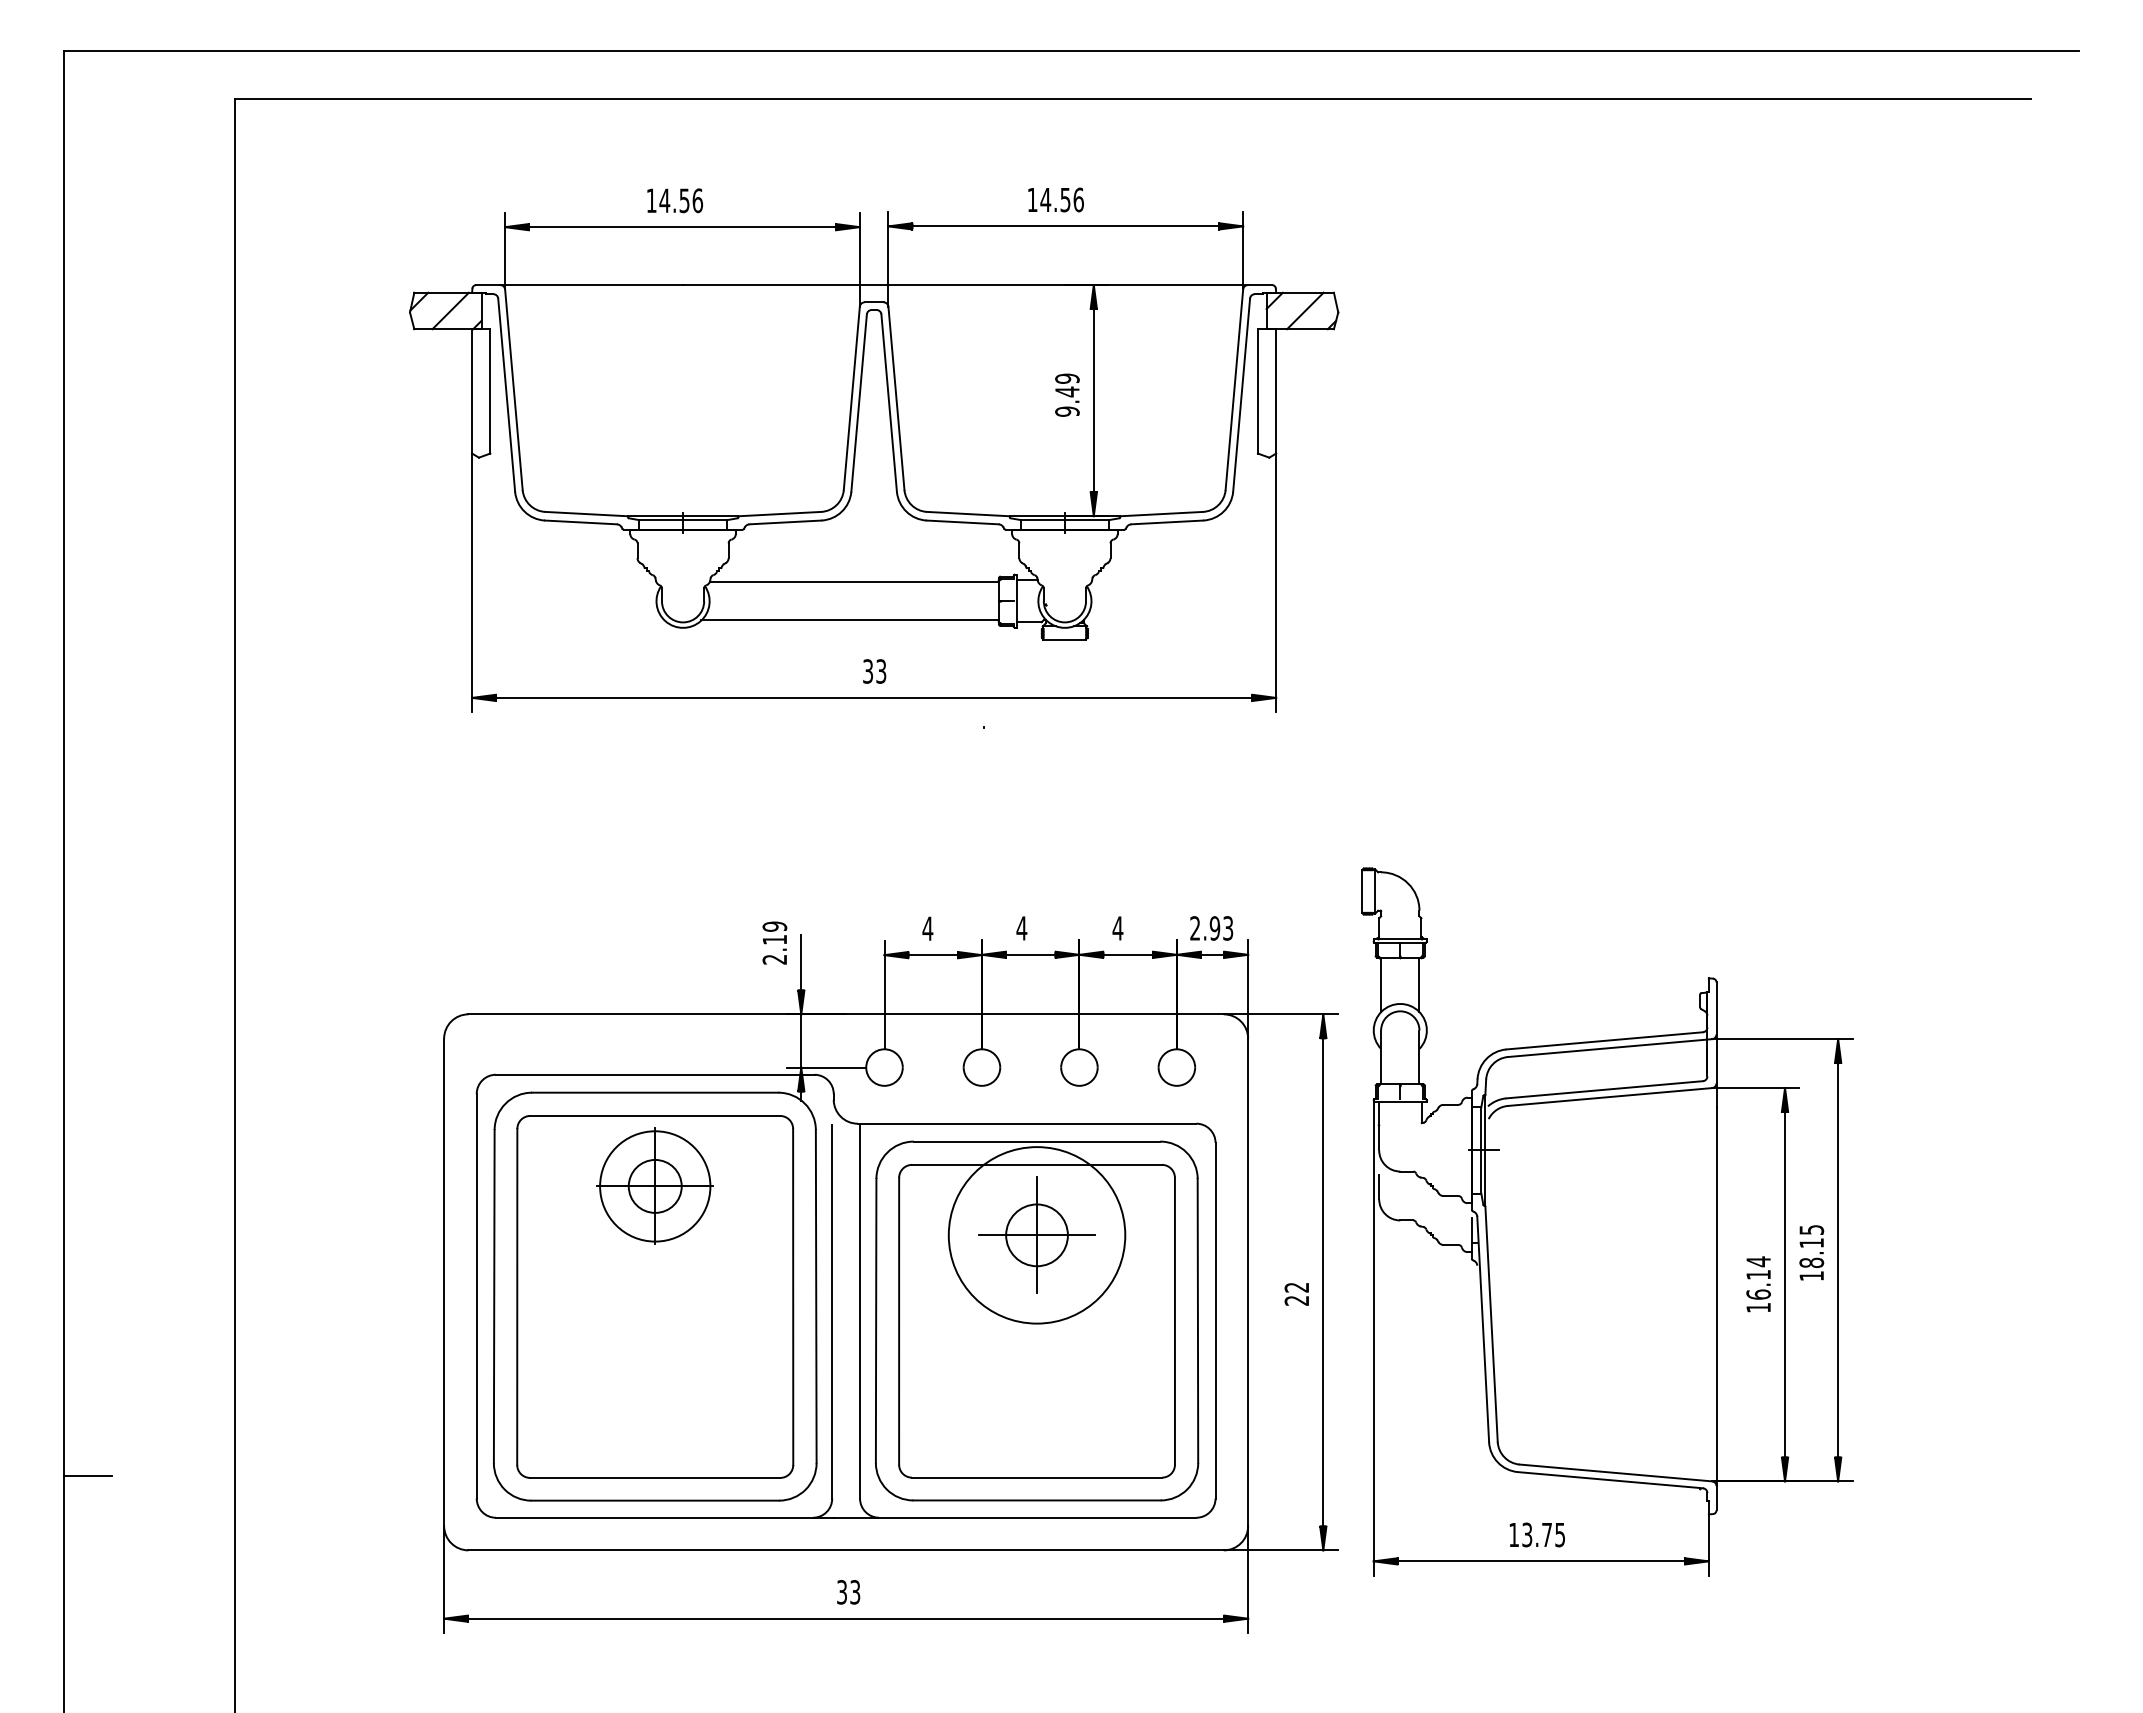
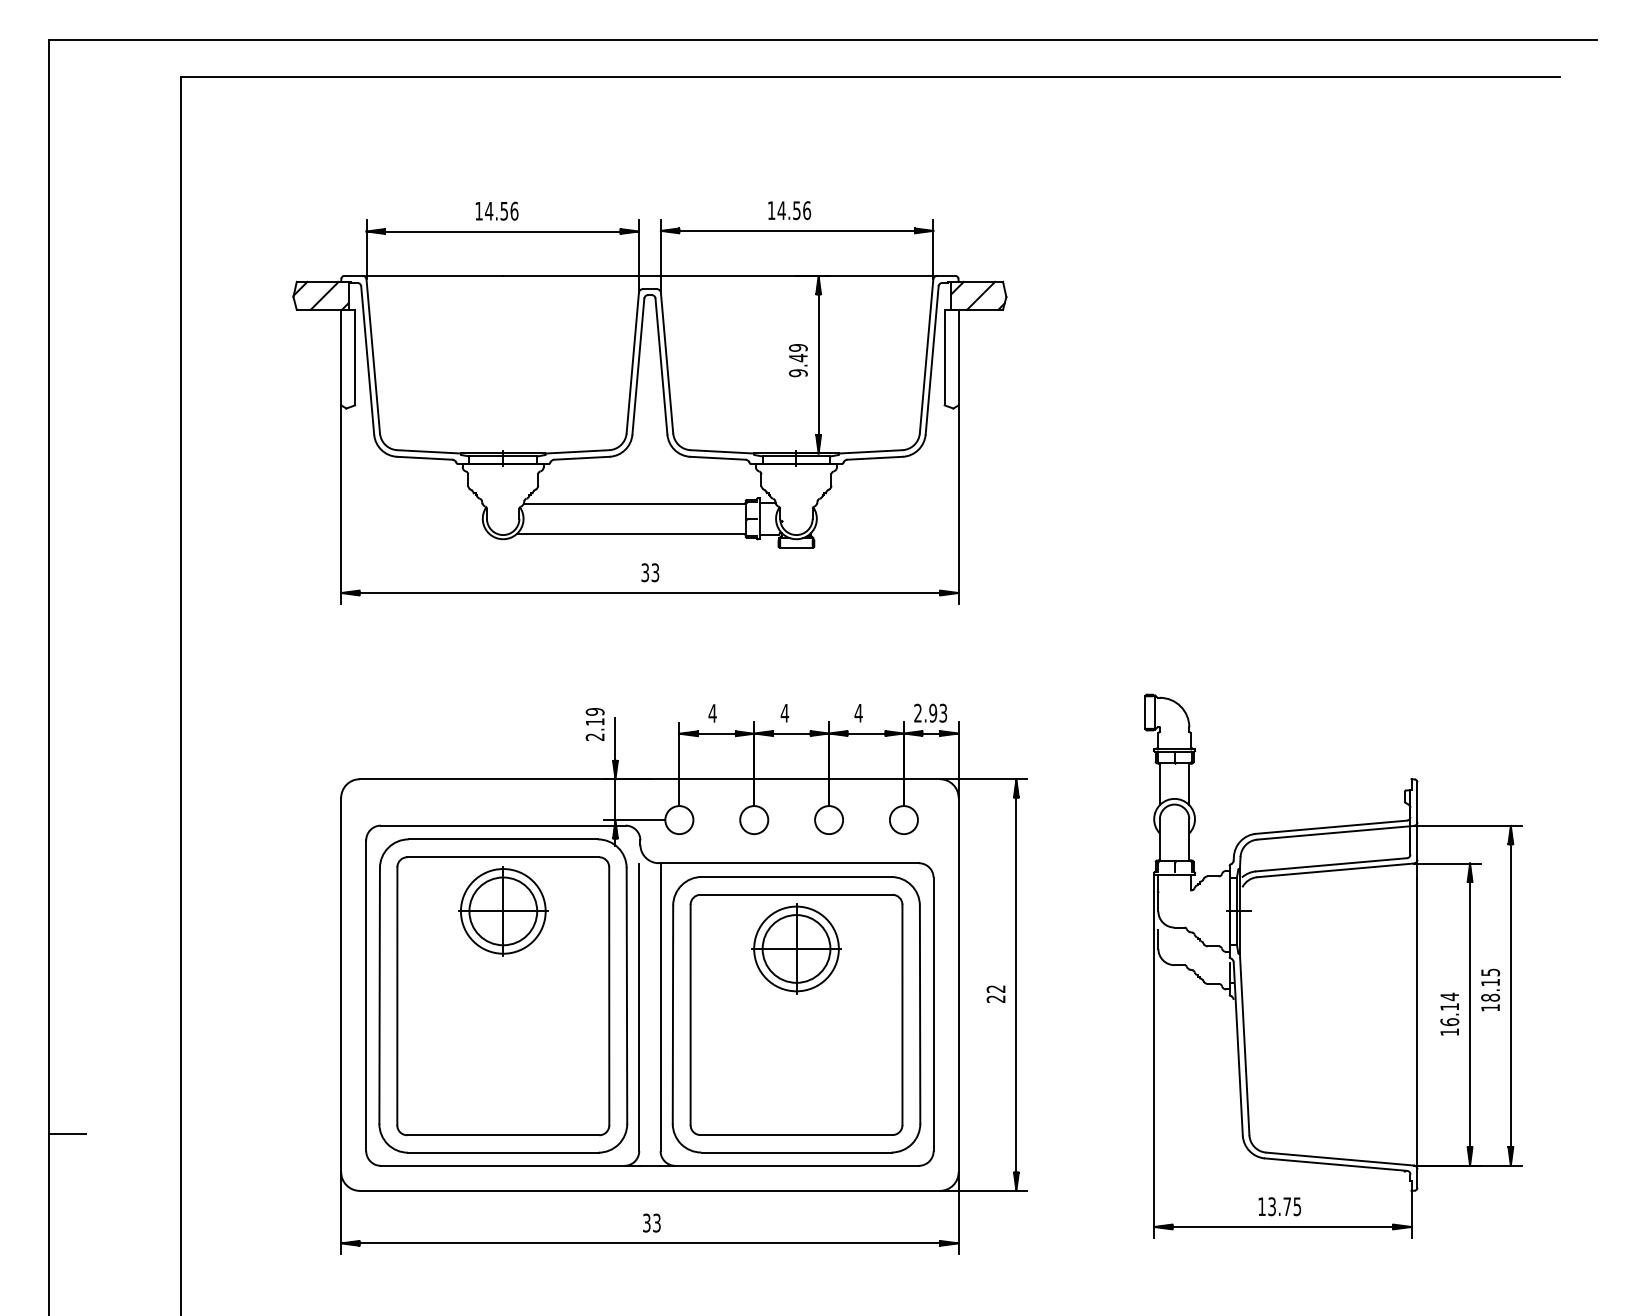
part: (874, 449) -> (650, 402), moved
circle: (655, 1186) -> (503, 911), size x1.67
part: (1607, 1221) -> (1333, 965), moved
circle: (1036, 1235) -> (796, 949), size x0.62
circle: (1036, 1235) -> (796, 949), size x1.43

